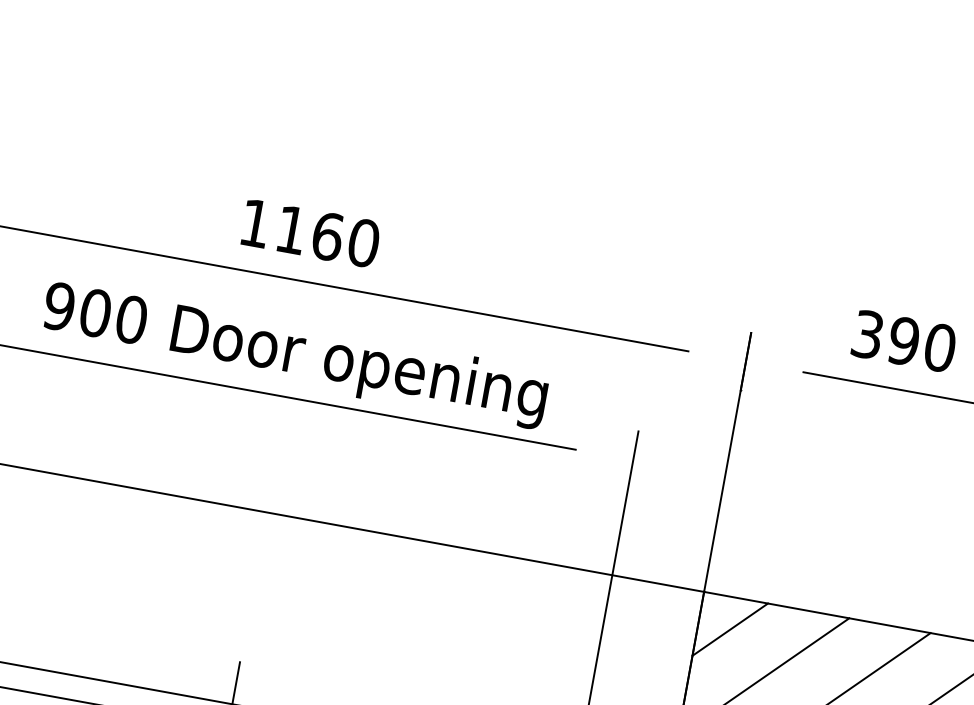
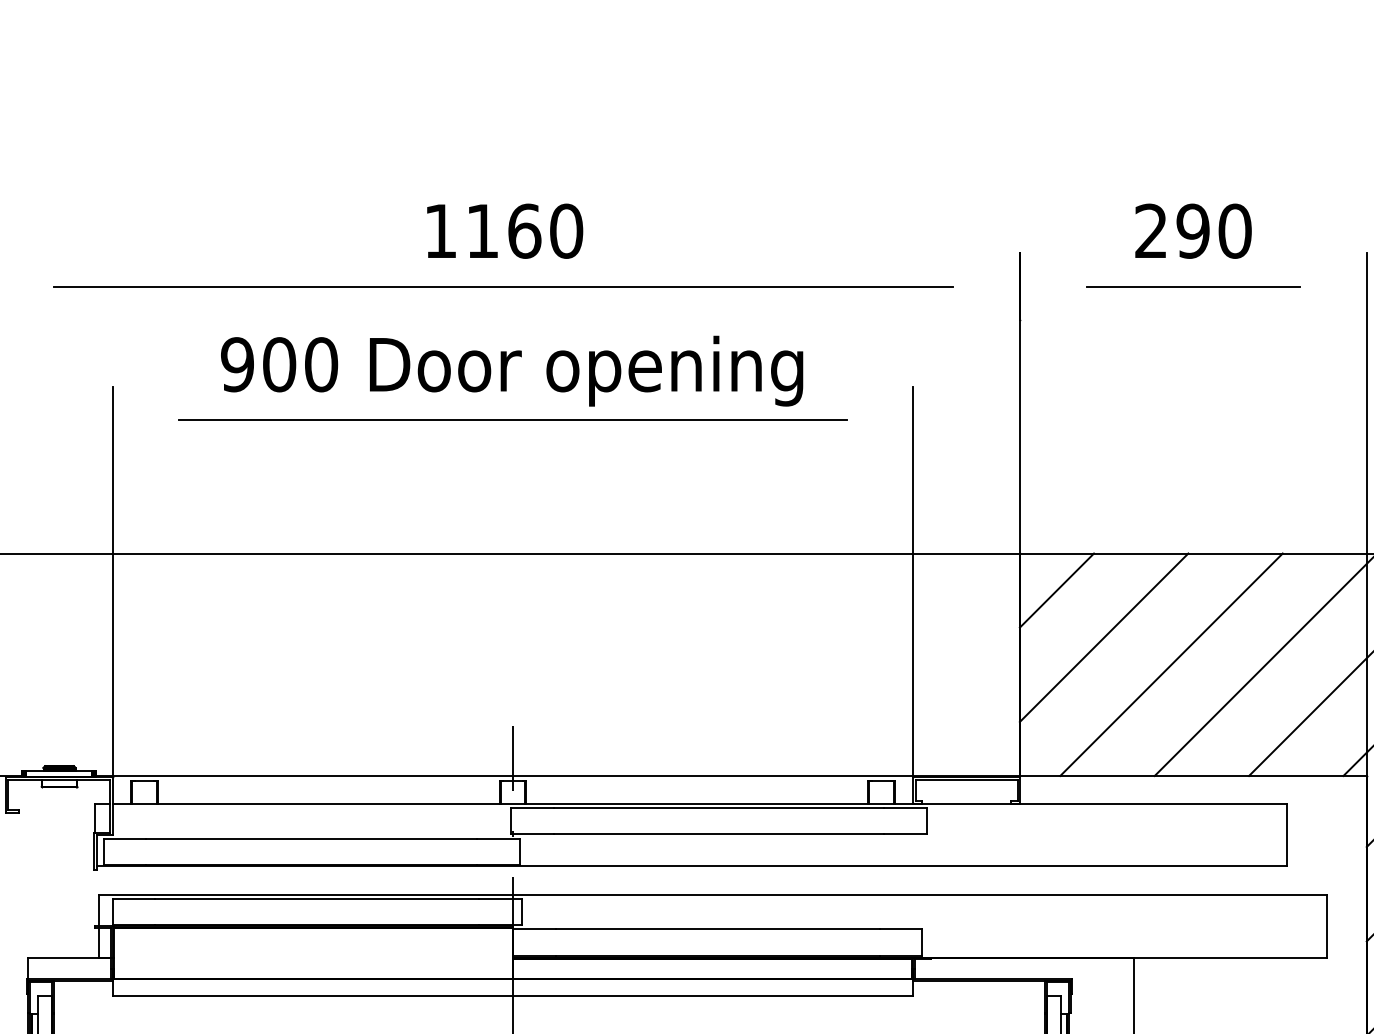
text: (868, 334) -> (1151, 230), 390 -> 290

